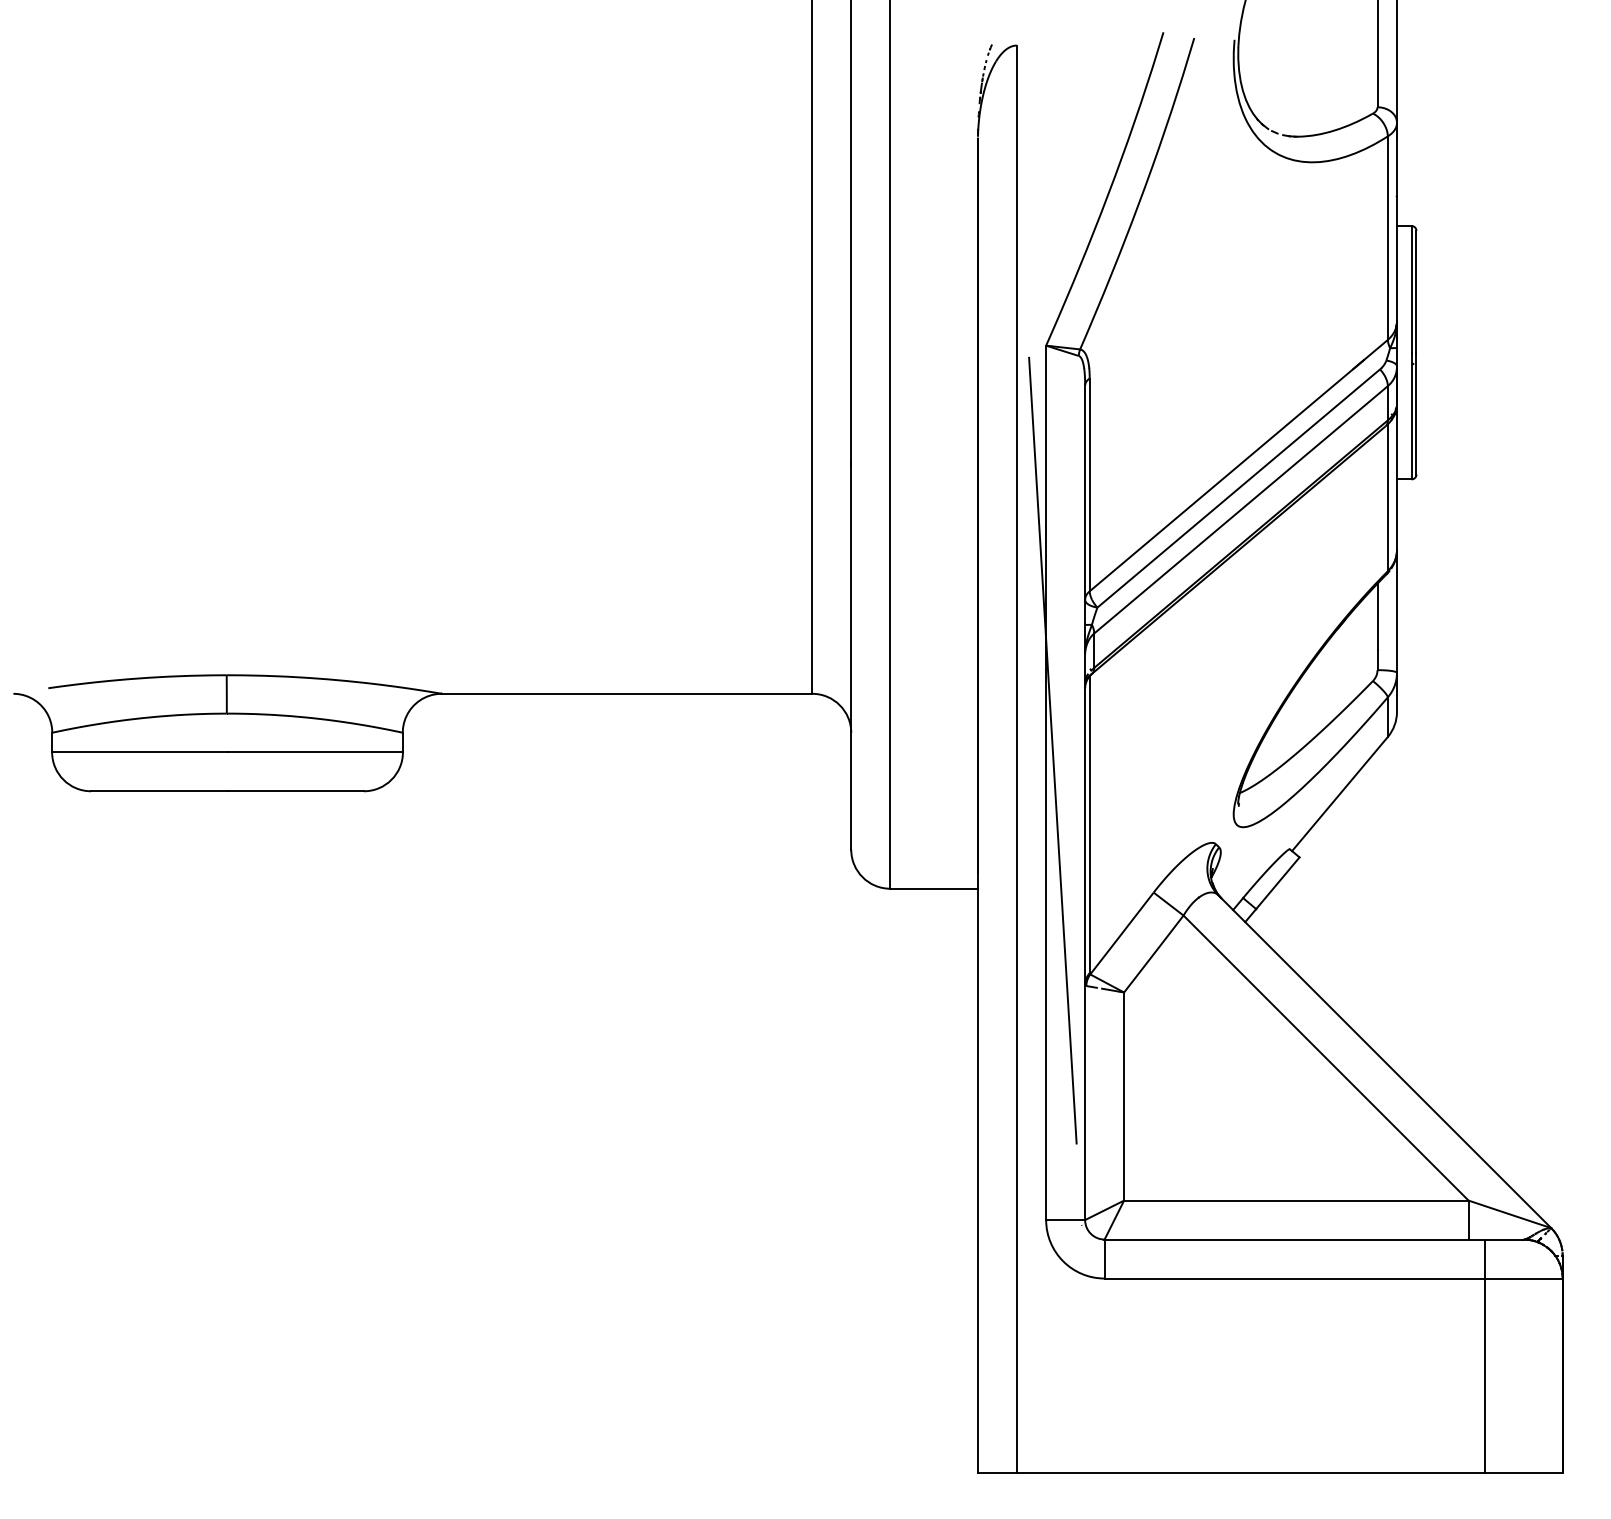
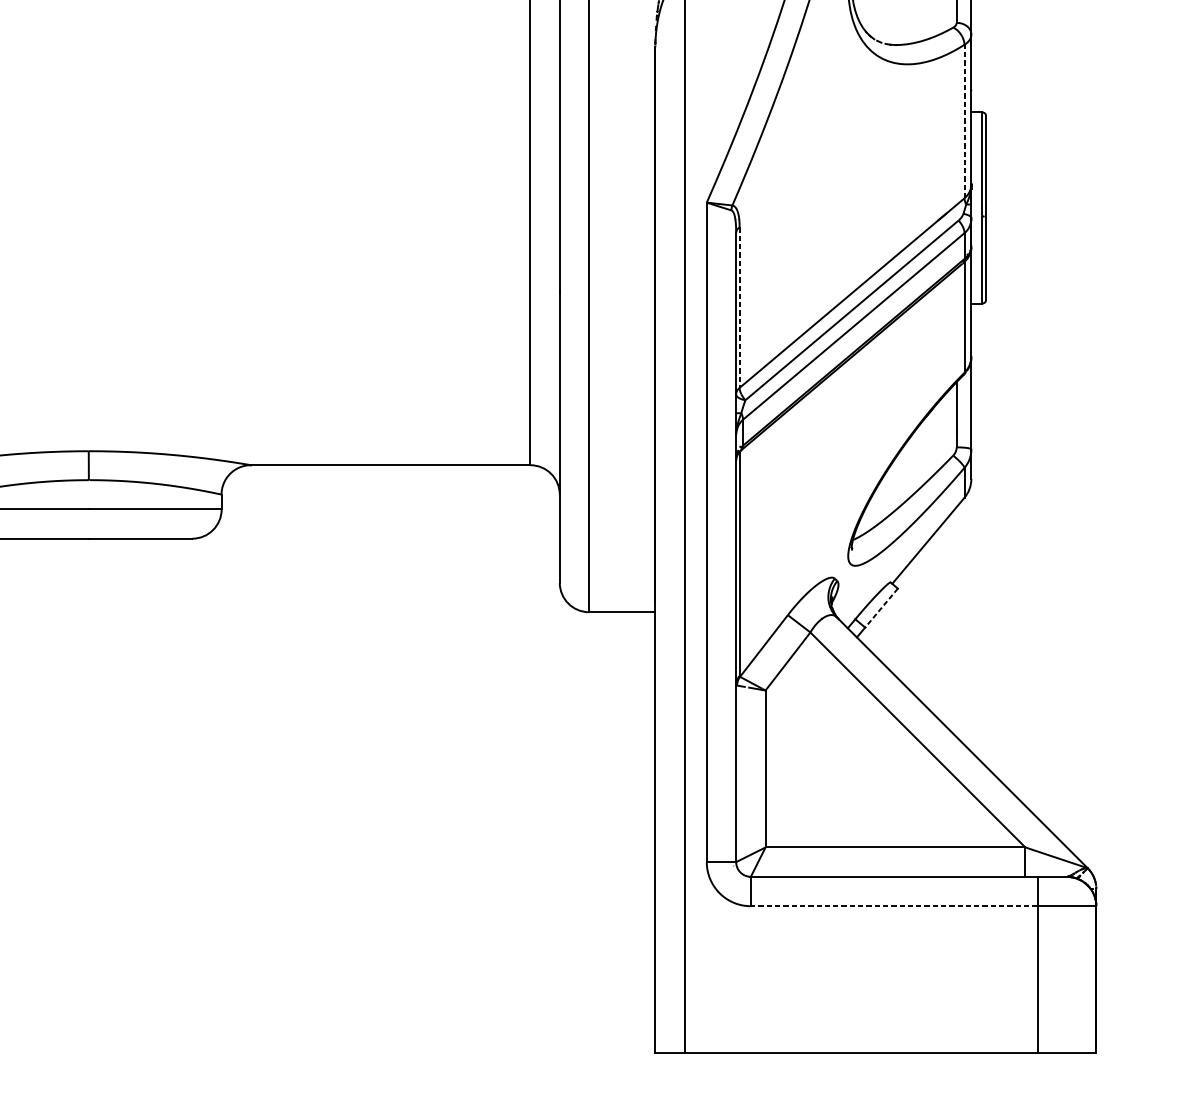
line: (1387, 238) -> (964, 121), solid -> dashed
line: (1089, 485) -> (739, 308), solid -> dashed
line: (1052, 750) -> (711, 507), removed
line: (1277, 883) -> (881, 608), solid -> dashed
line: (1294, 1278) -> (894, 906), solid -> dashed

